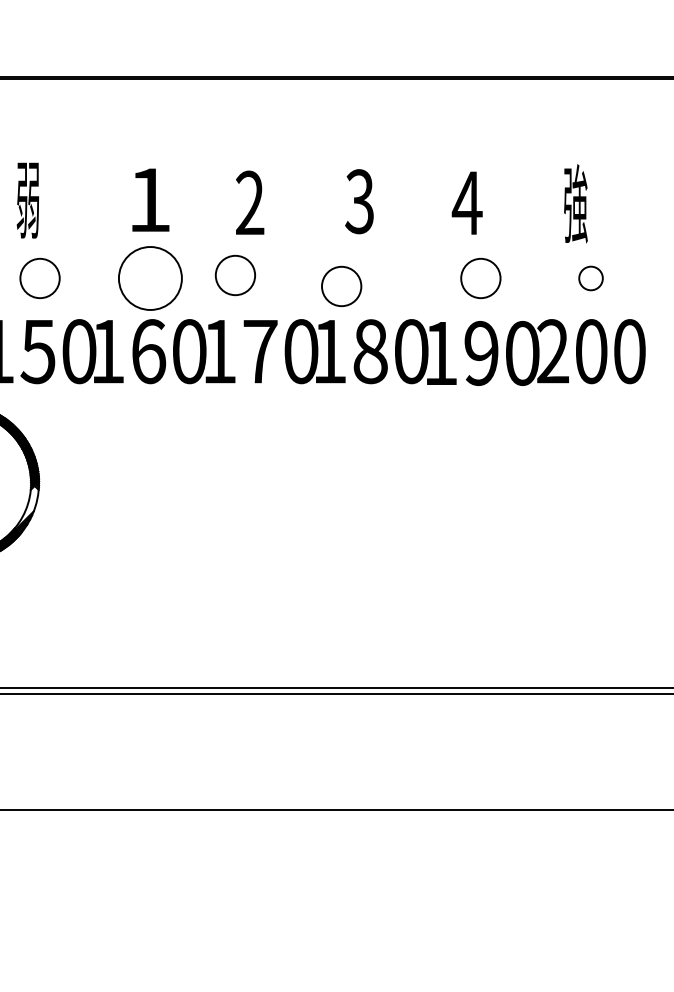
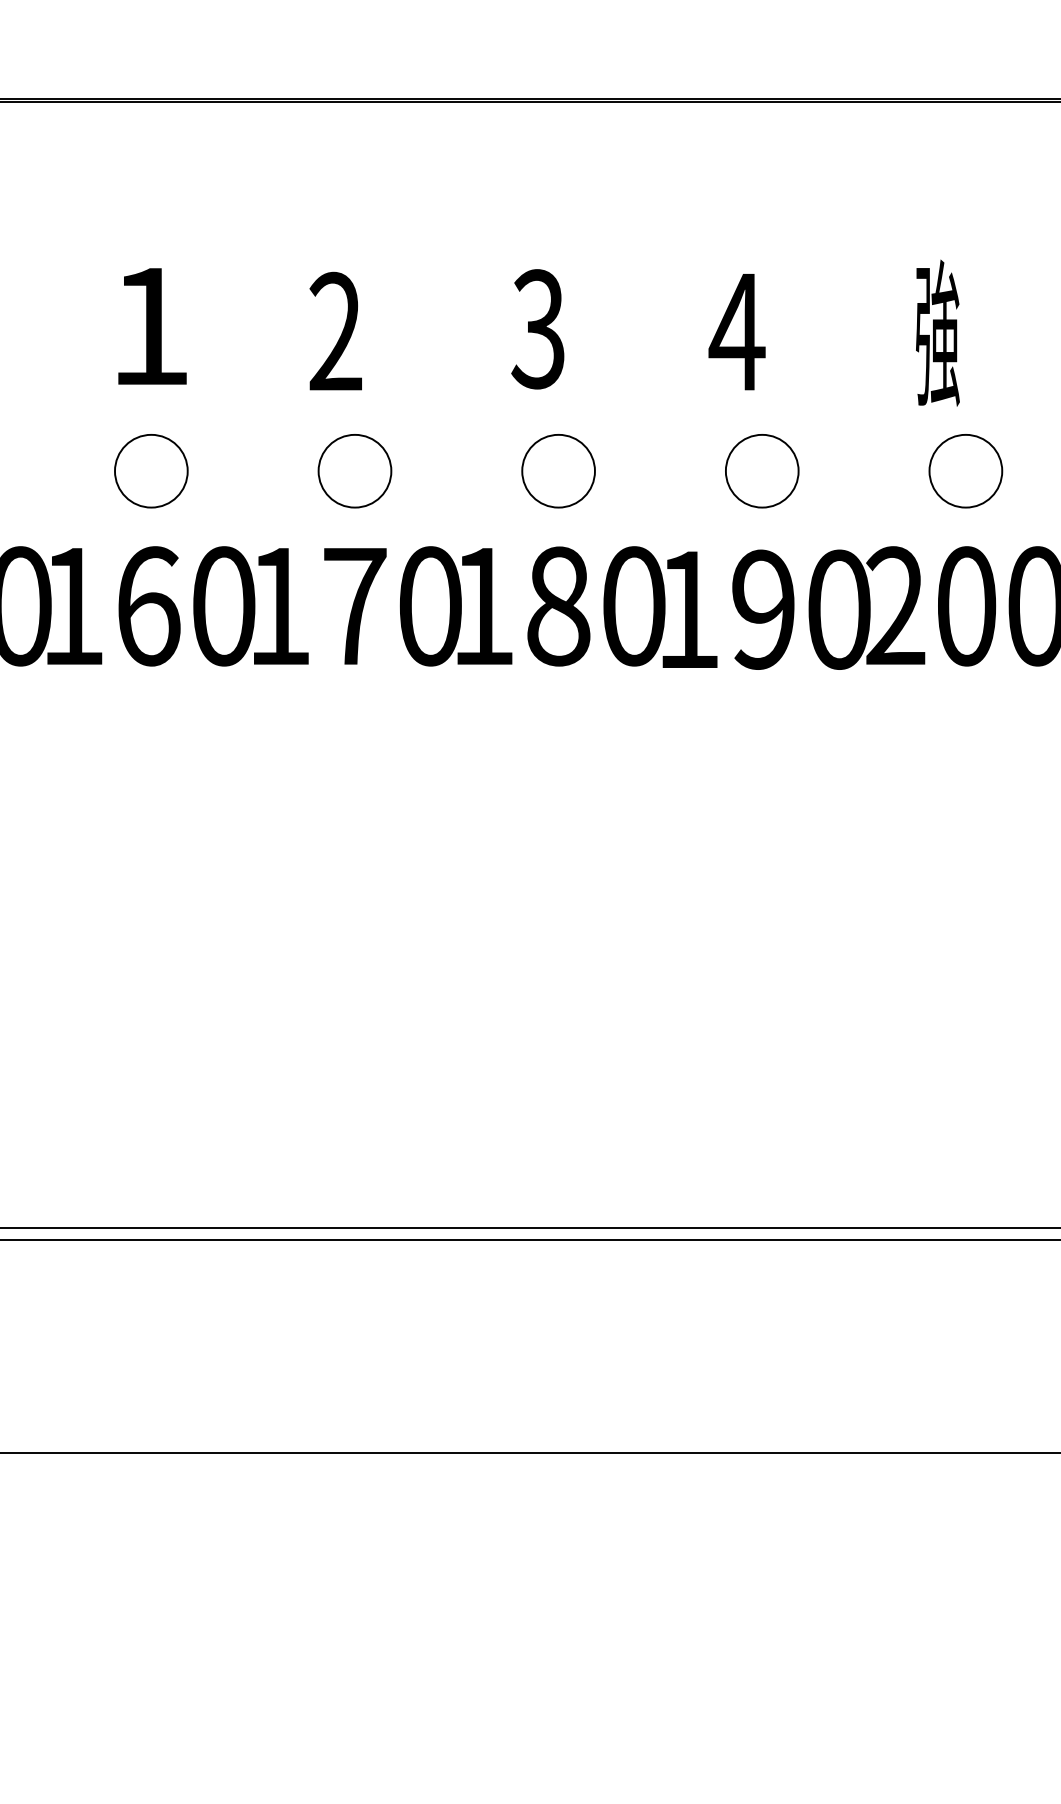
circle: (234, 275) -> (353, 471), moved
circle: (149, 278) -> (149, 471), size x0.62
circle: (590, 278) -> (964, 471), size x1.67
circle: (341, 286) -> (558, 471), moved

